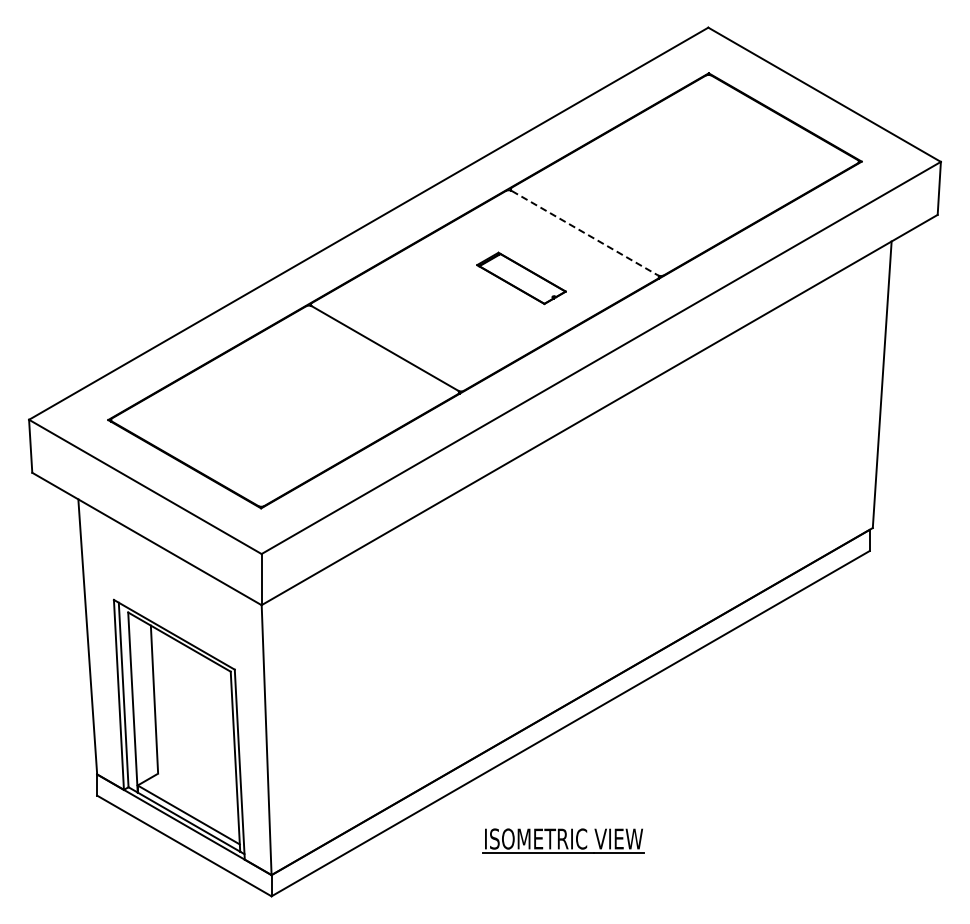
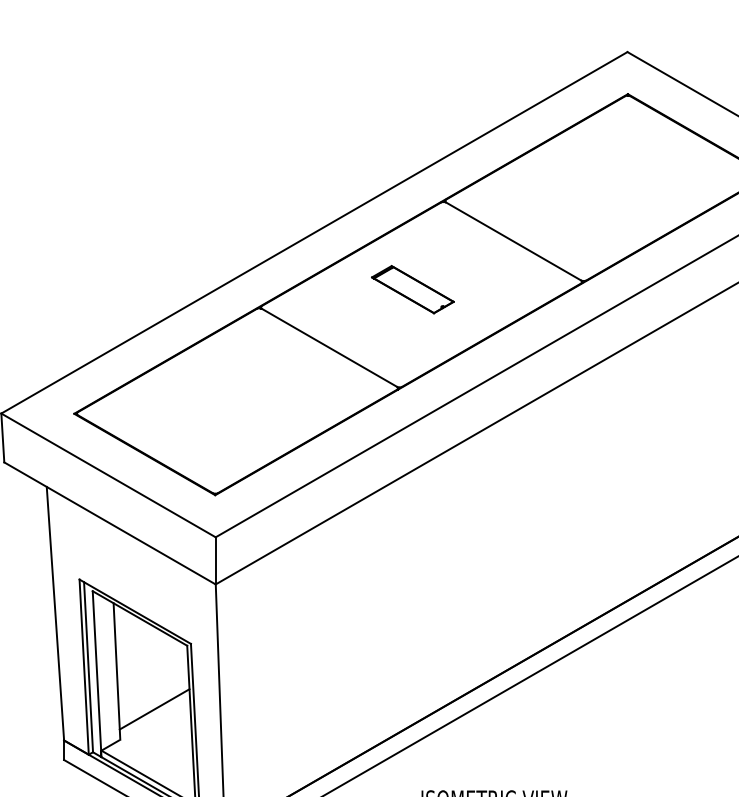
line: (585, 233) -> (514, 241), dashed -> solid
part: (521, 278) -> (412, 289), moved
line: (195, 740) -> (154, 709), added

